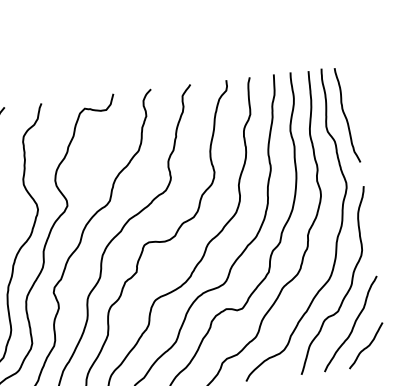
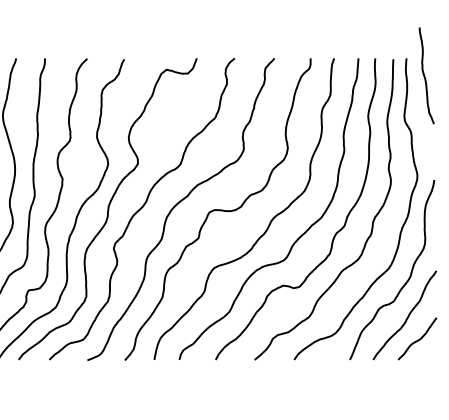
curve: (346, 115) -> (425, 75), moved

